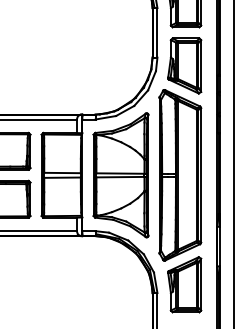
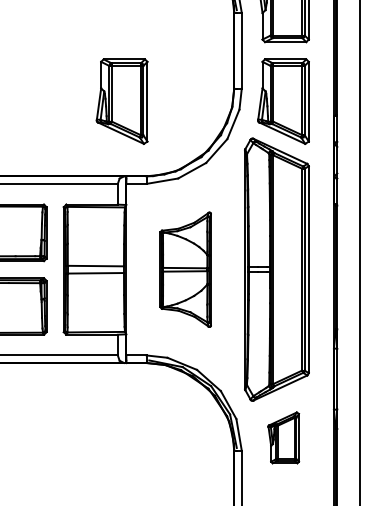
part: (79, 65) -> (121, 100), added
part: (120, 175) -> (184, 269), size x0.6
part: (184, 284) -> (283, 437), size x0.6

